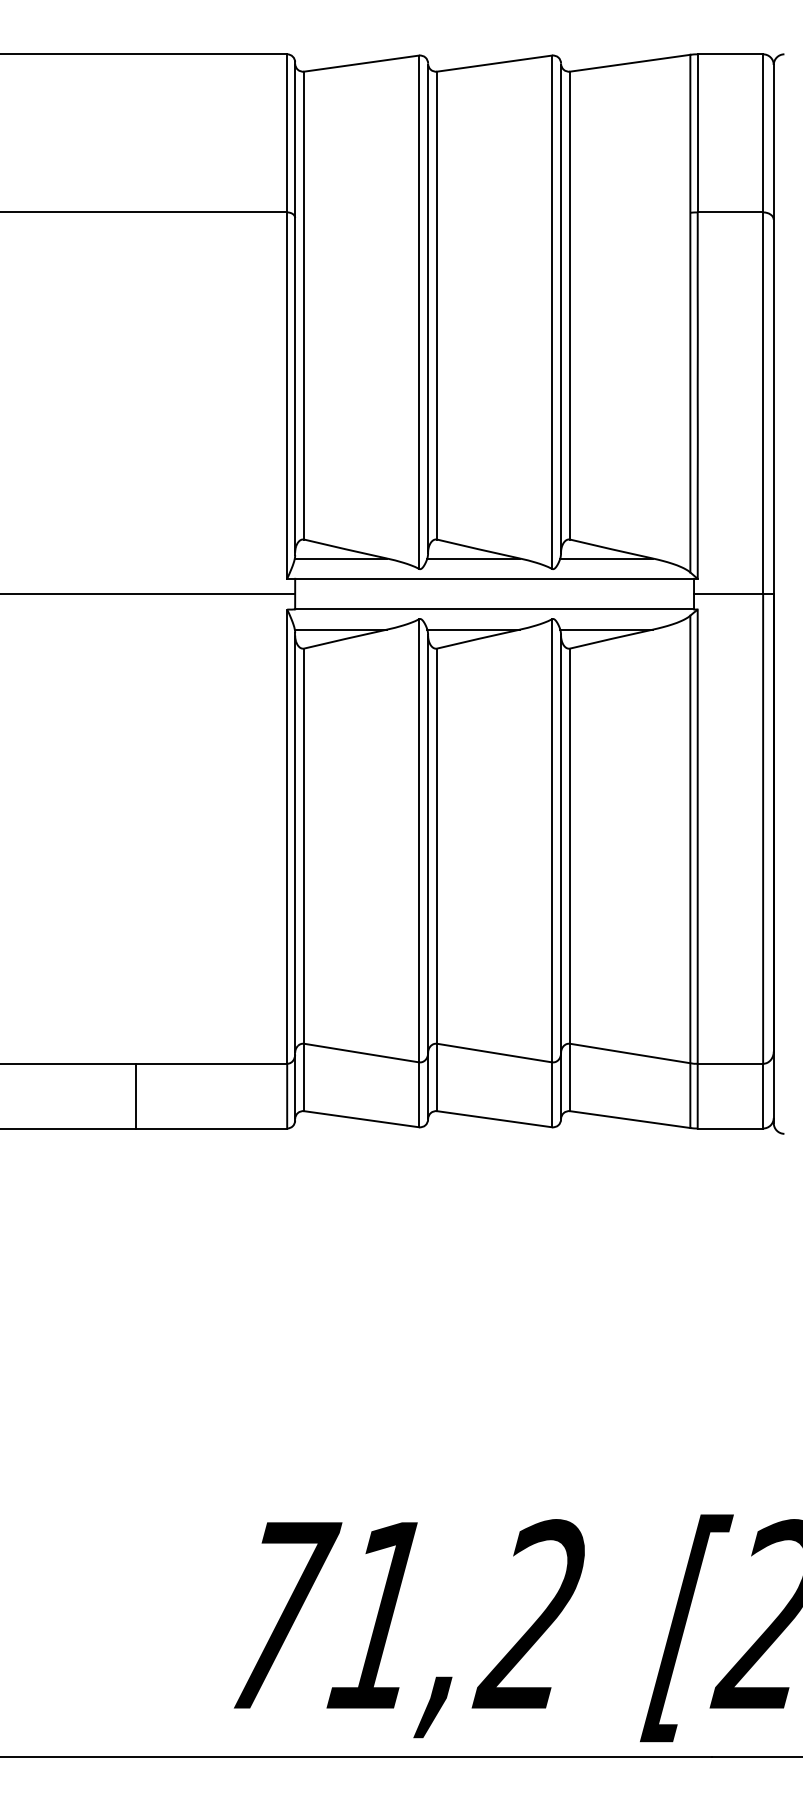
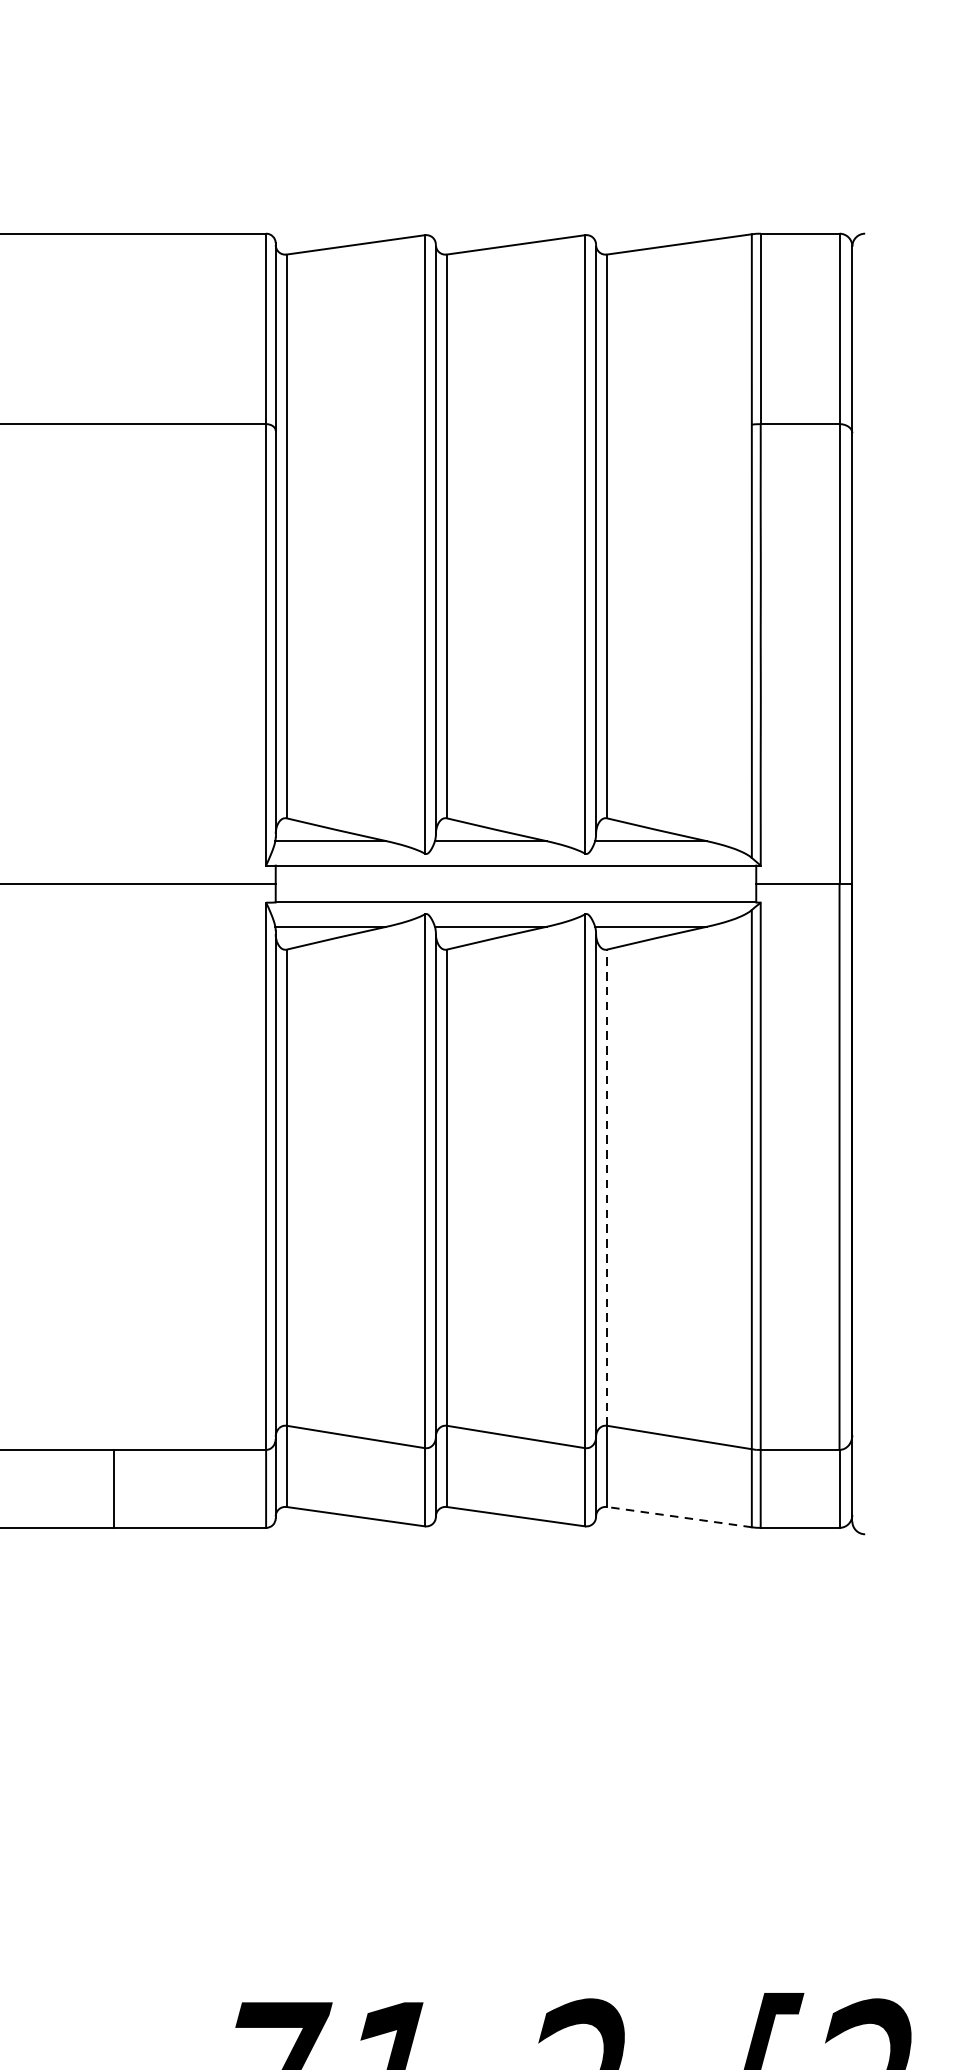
line: (570, 846) -> (607, 1188), solid -> dashed
line: (135, 1095) -> (113, 1488), moved
line: (630, 1119) -> (679, 1517), solid -> dashed

